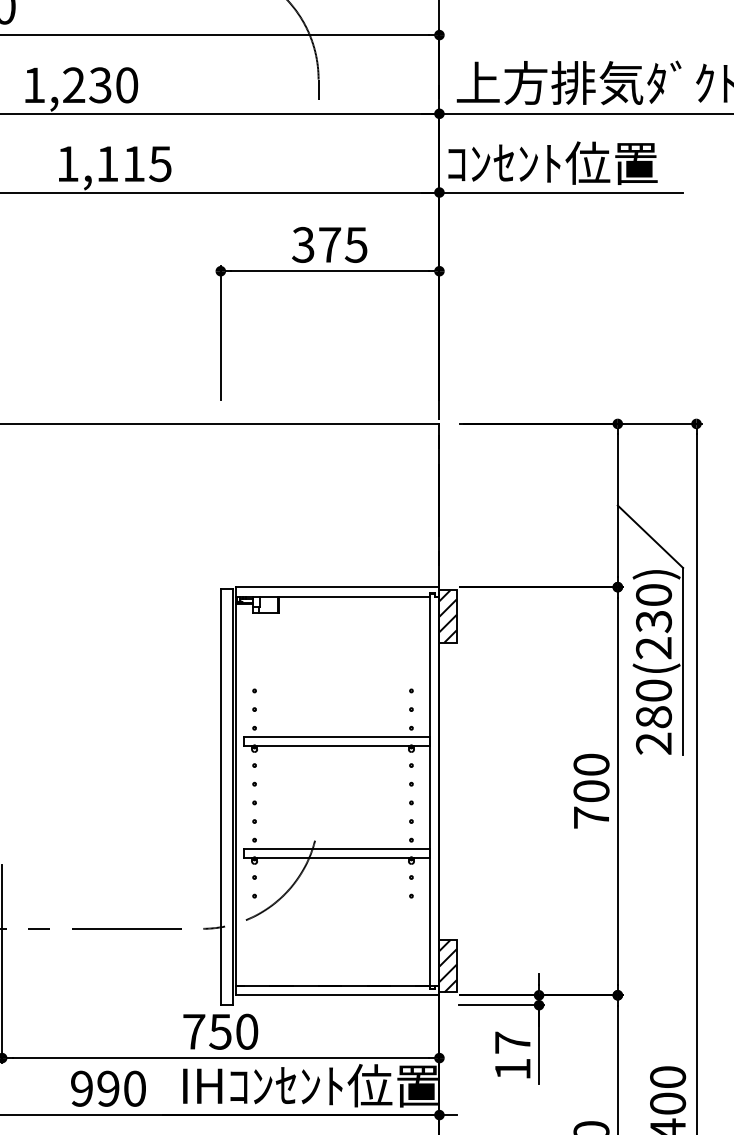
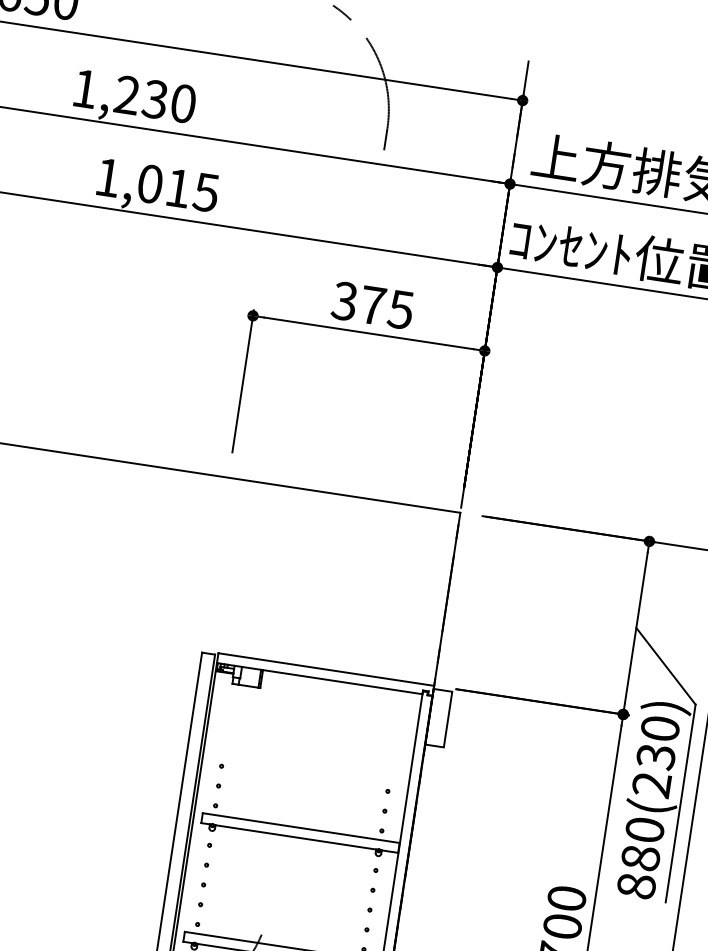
text: (107, 164) -> (150, 184), 1,115 -> 1,015
hatch: (447, 616) -> (438, 718), removed
text: (654, 743) -> (637, 886), 280(230) -> 880(230)

